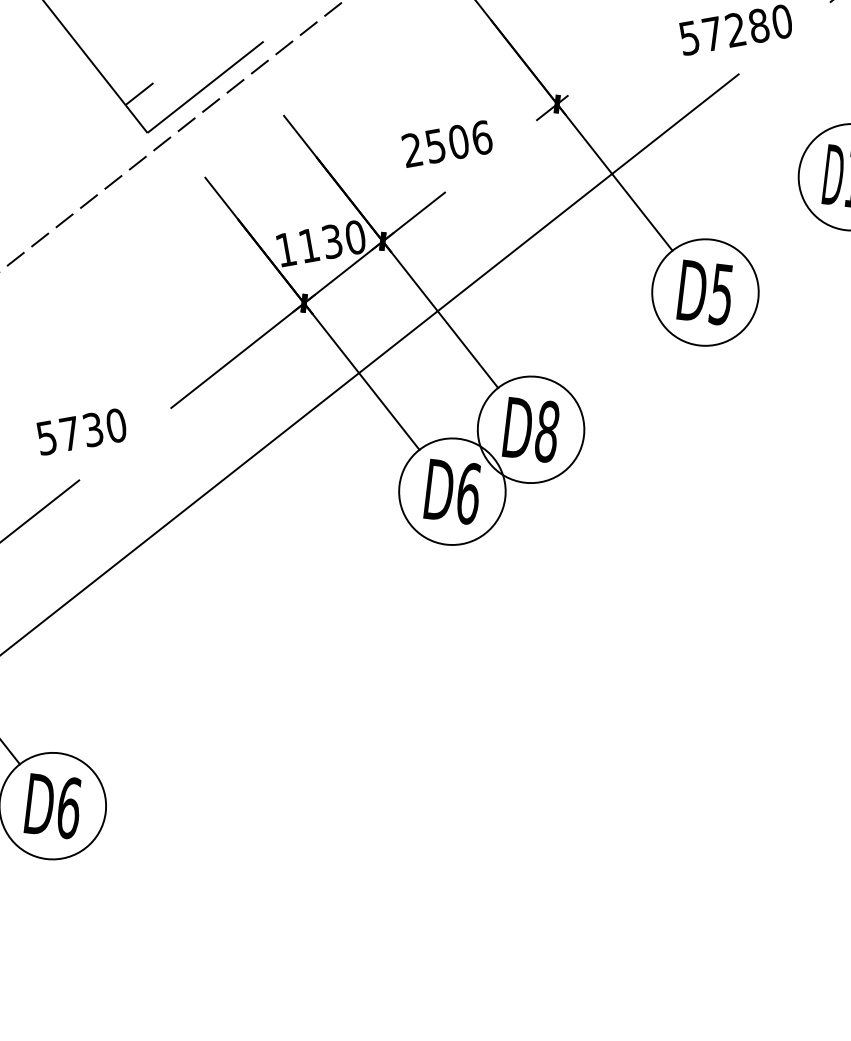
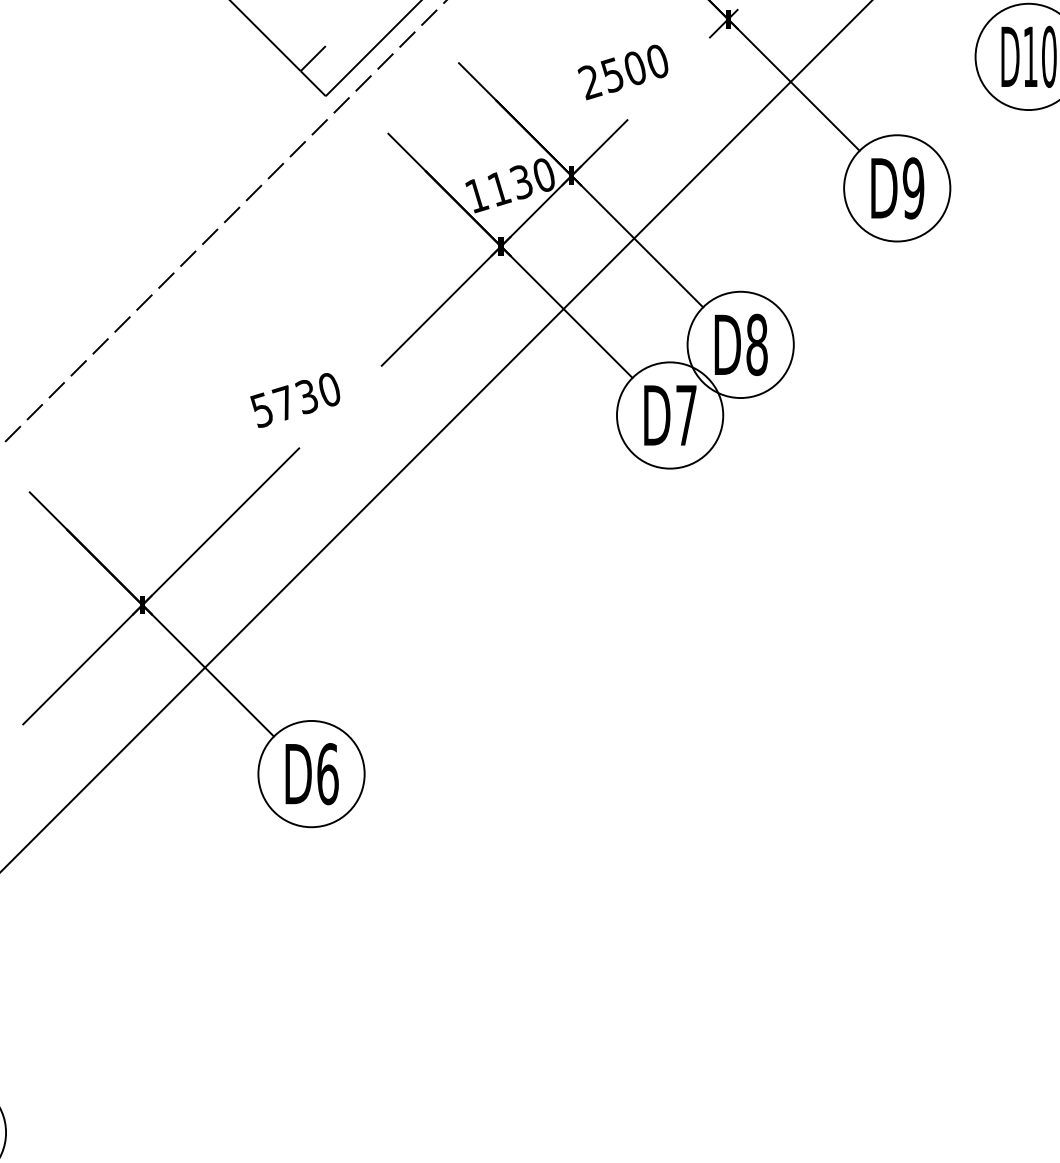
text: (481, 137) -> (657, 61), 2506 -> 2500
text: (721, 294) -> (913, 188), D5 -> D9
text: (468, 493) -> (686, 415), D6 -> D7

